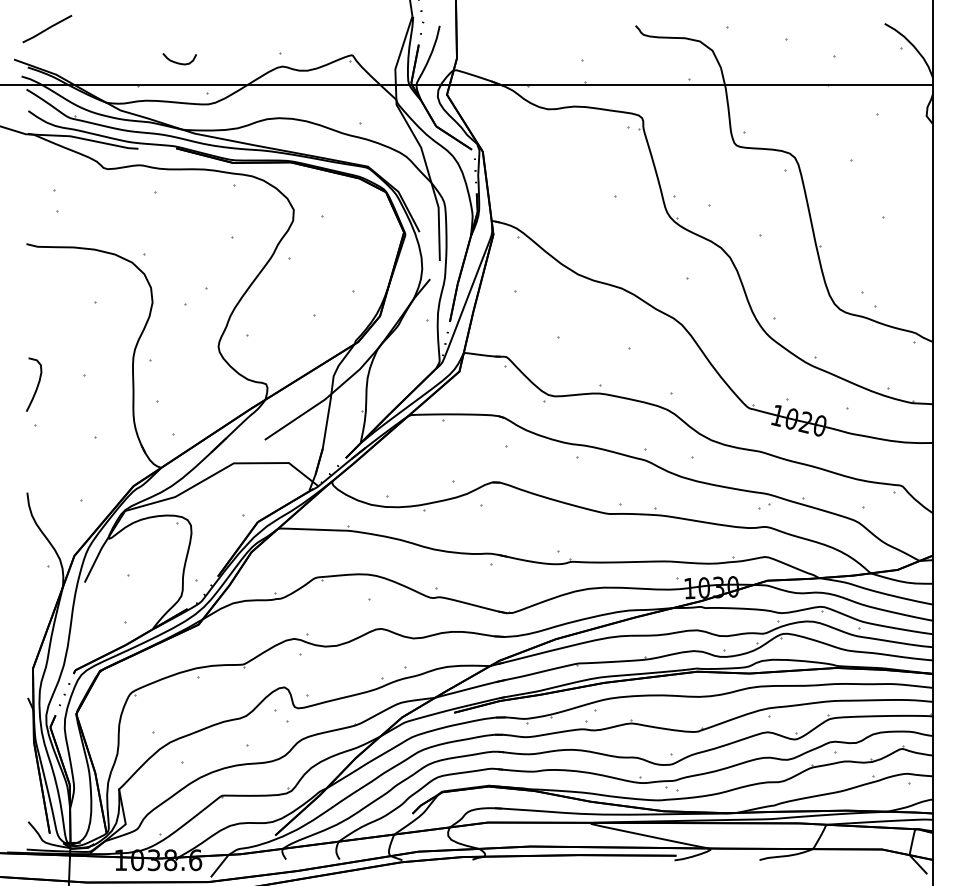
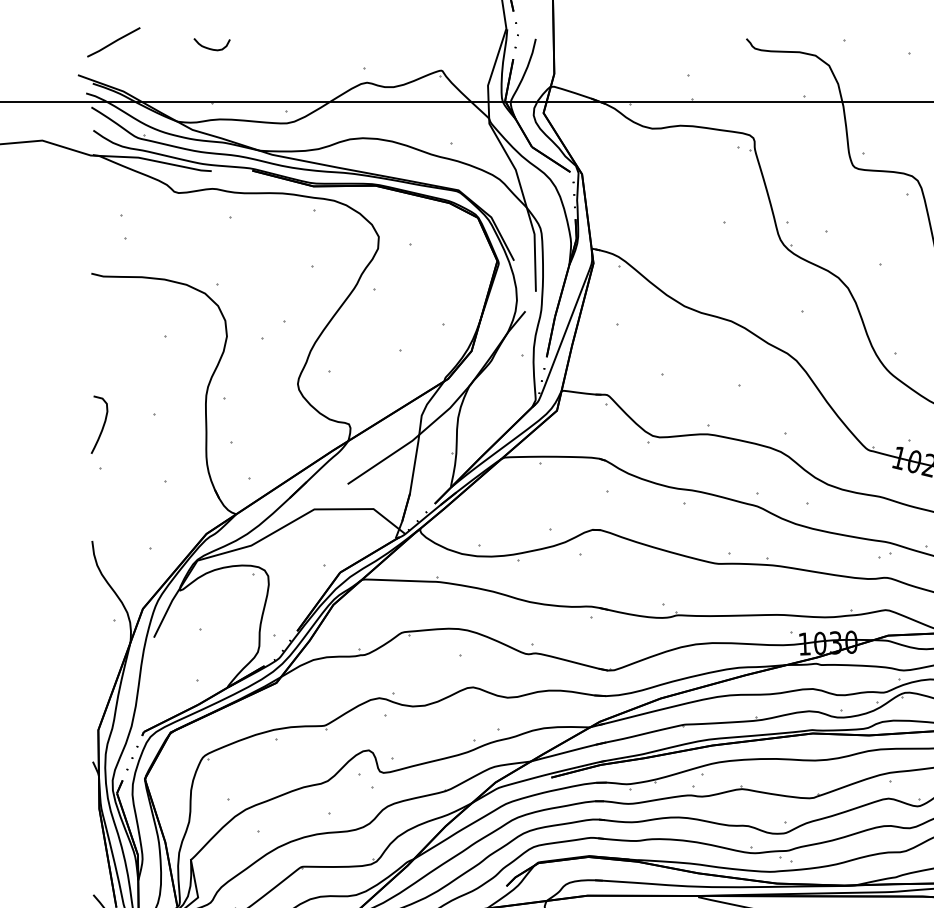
curve: (179, 62) -> (211, 48), moved

